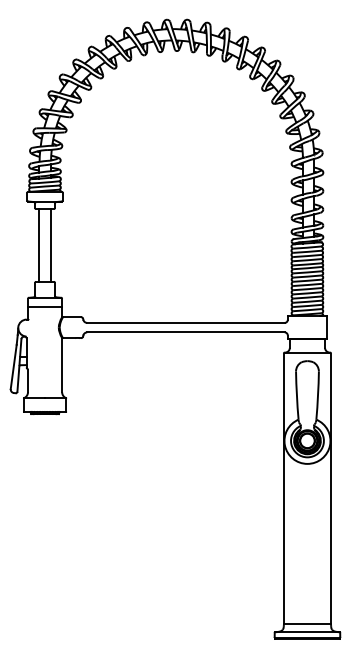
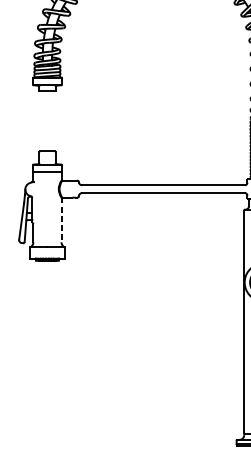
line: (39, 244) -> (42, 120), removed
line: (50, 244) -> (51, 120), removed
line: (62, 365) -> (61, 220), solid -> dashed

